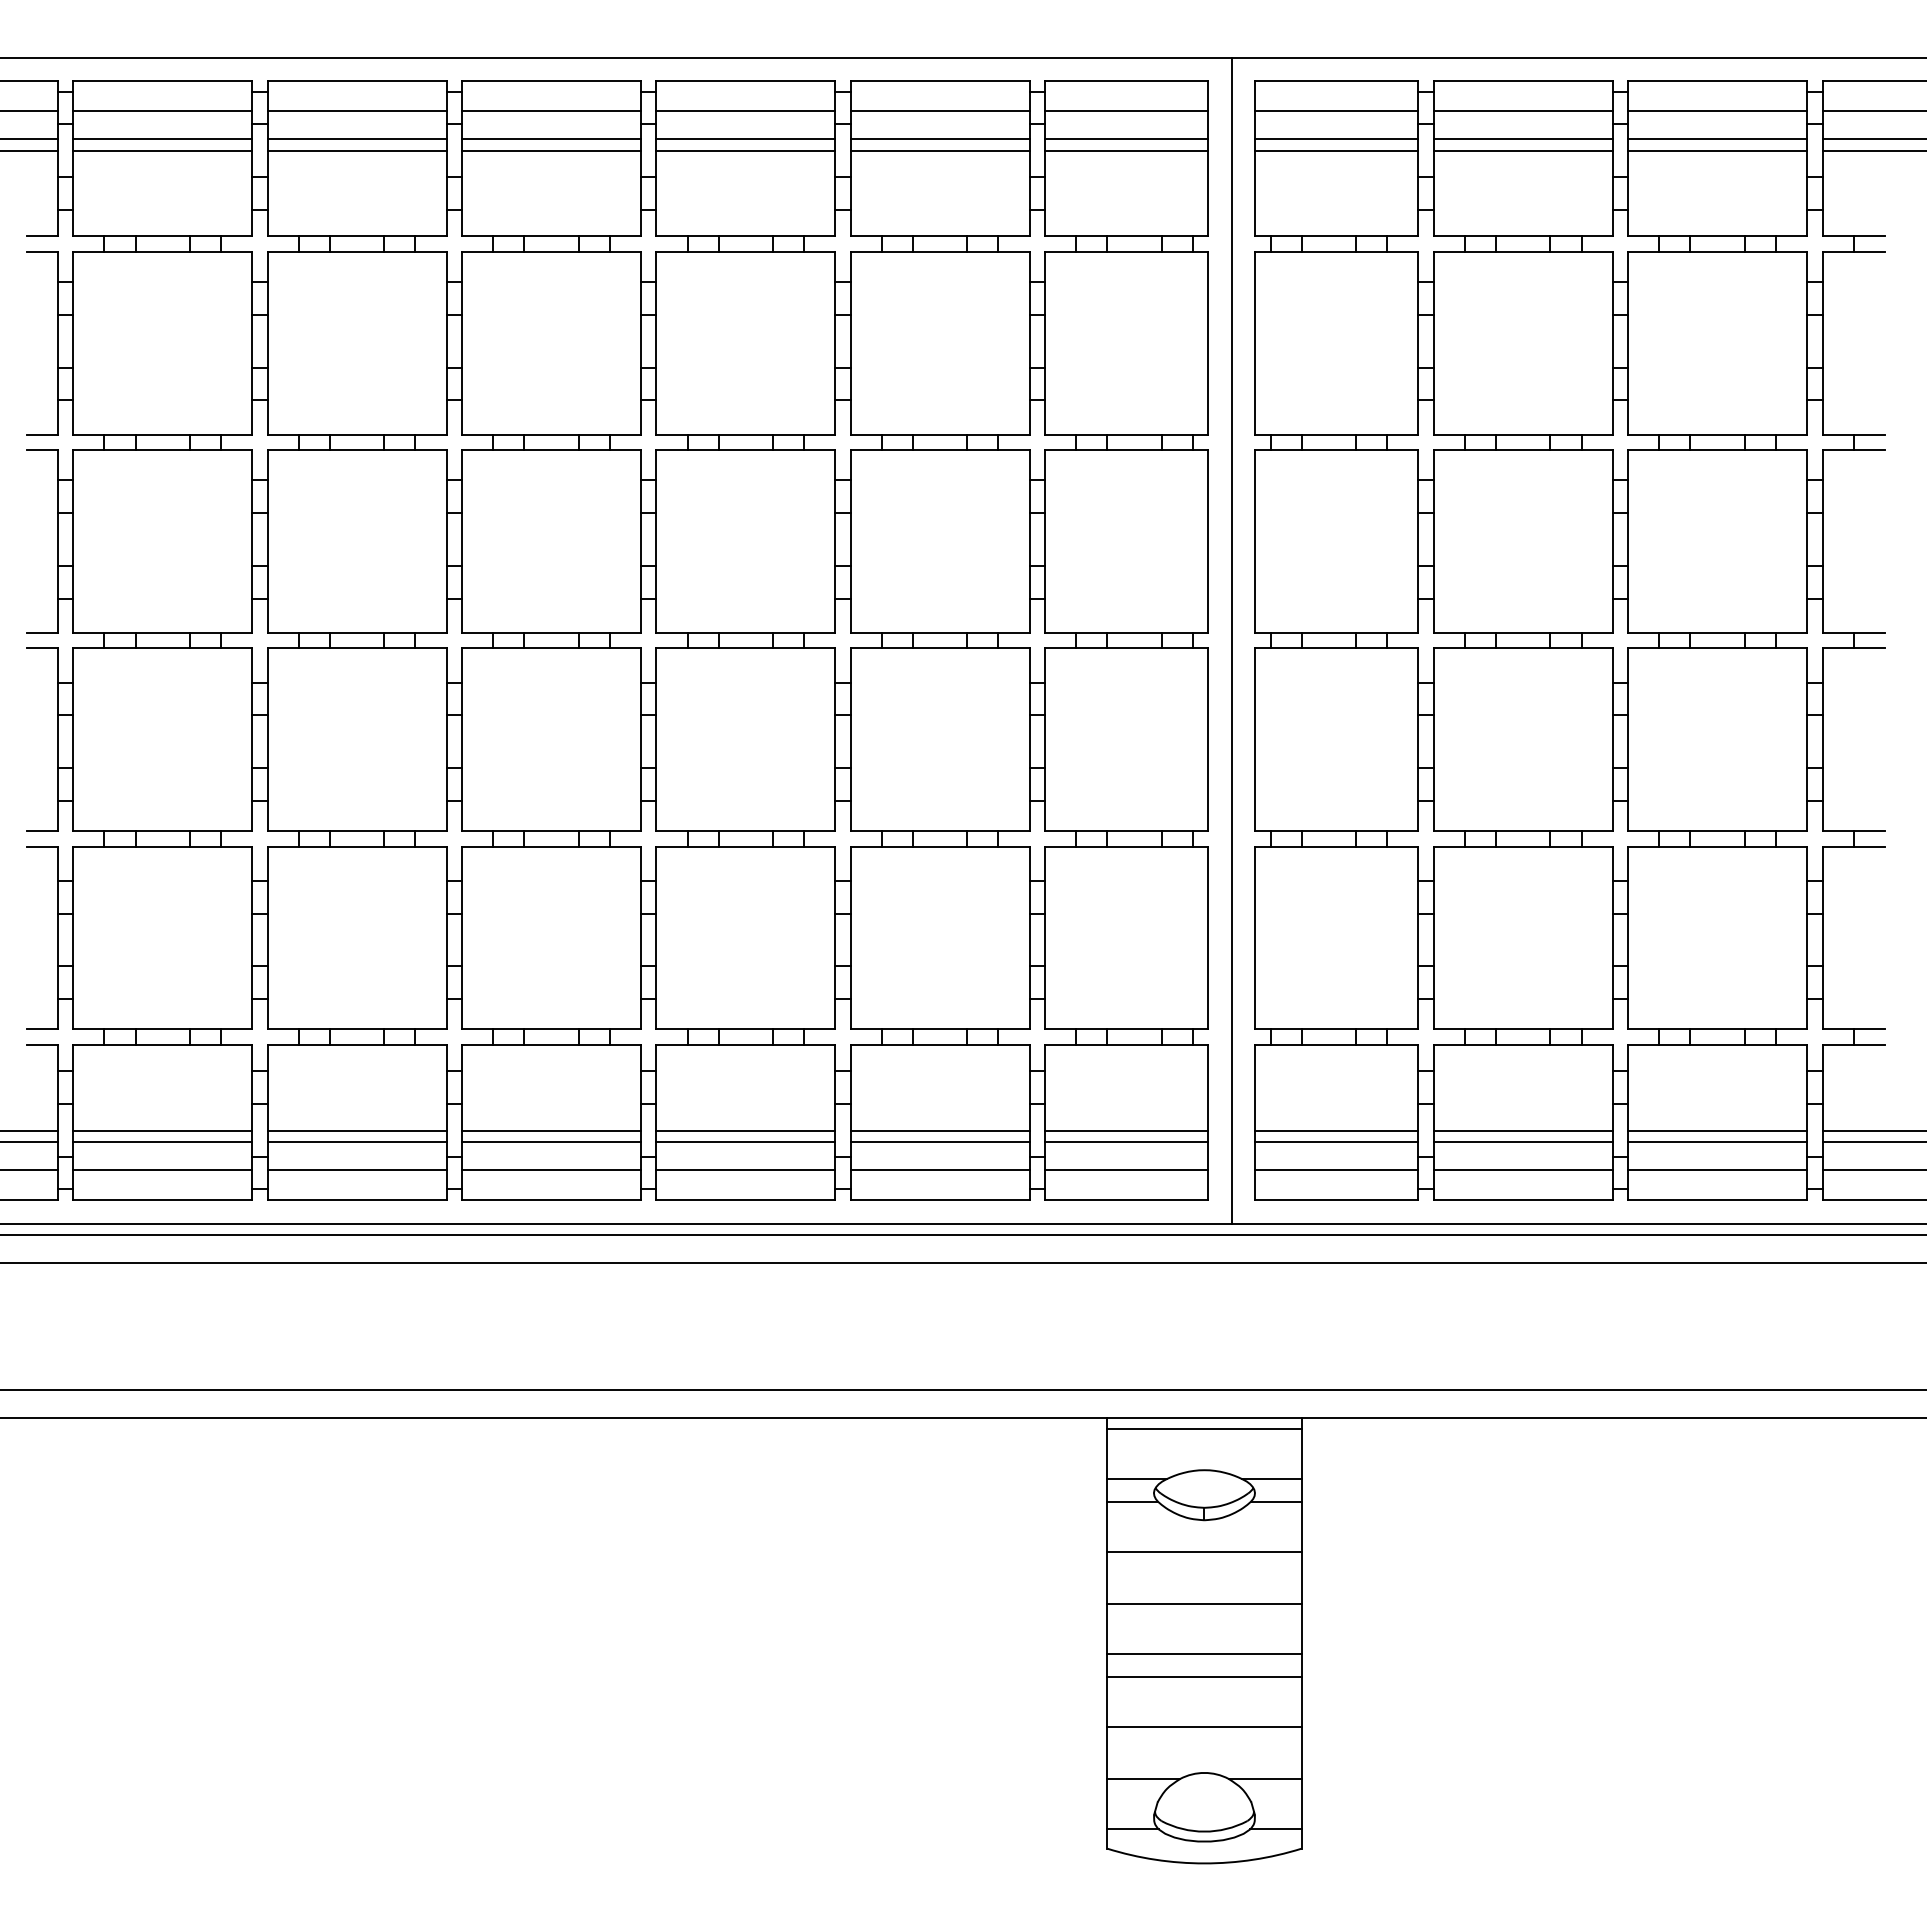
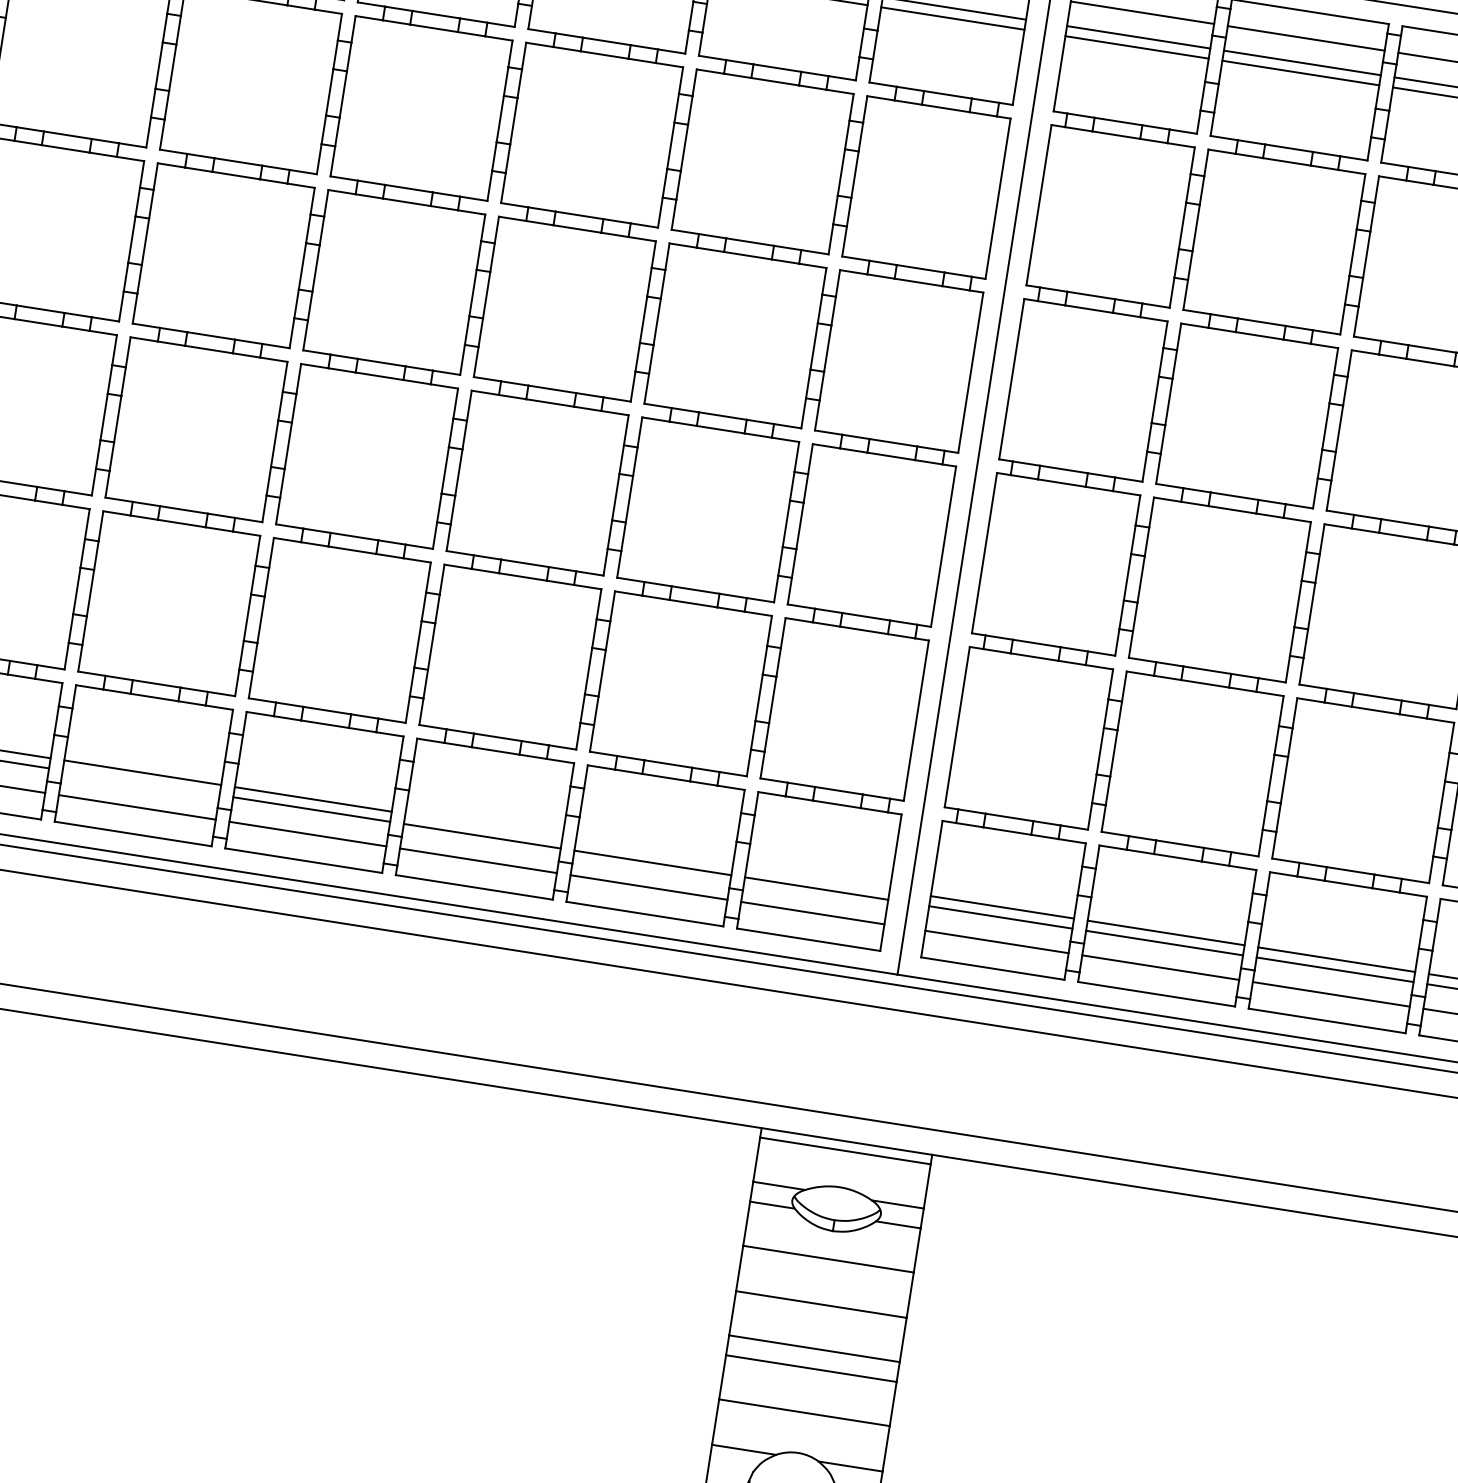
line: (745, 1130) -> (483, 826), removed
line: (939, 1130) -> (653, 852), removed
line: (1126, 1130) -> (818, 878), removed
line: (356, 1142) -> (140, 783), removed

